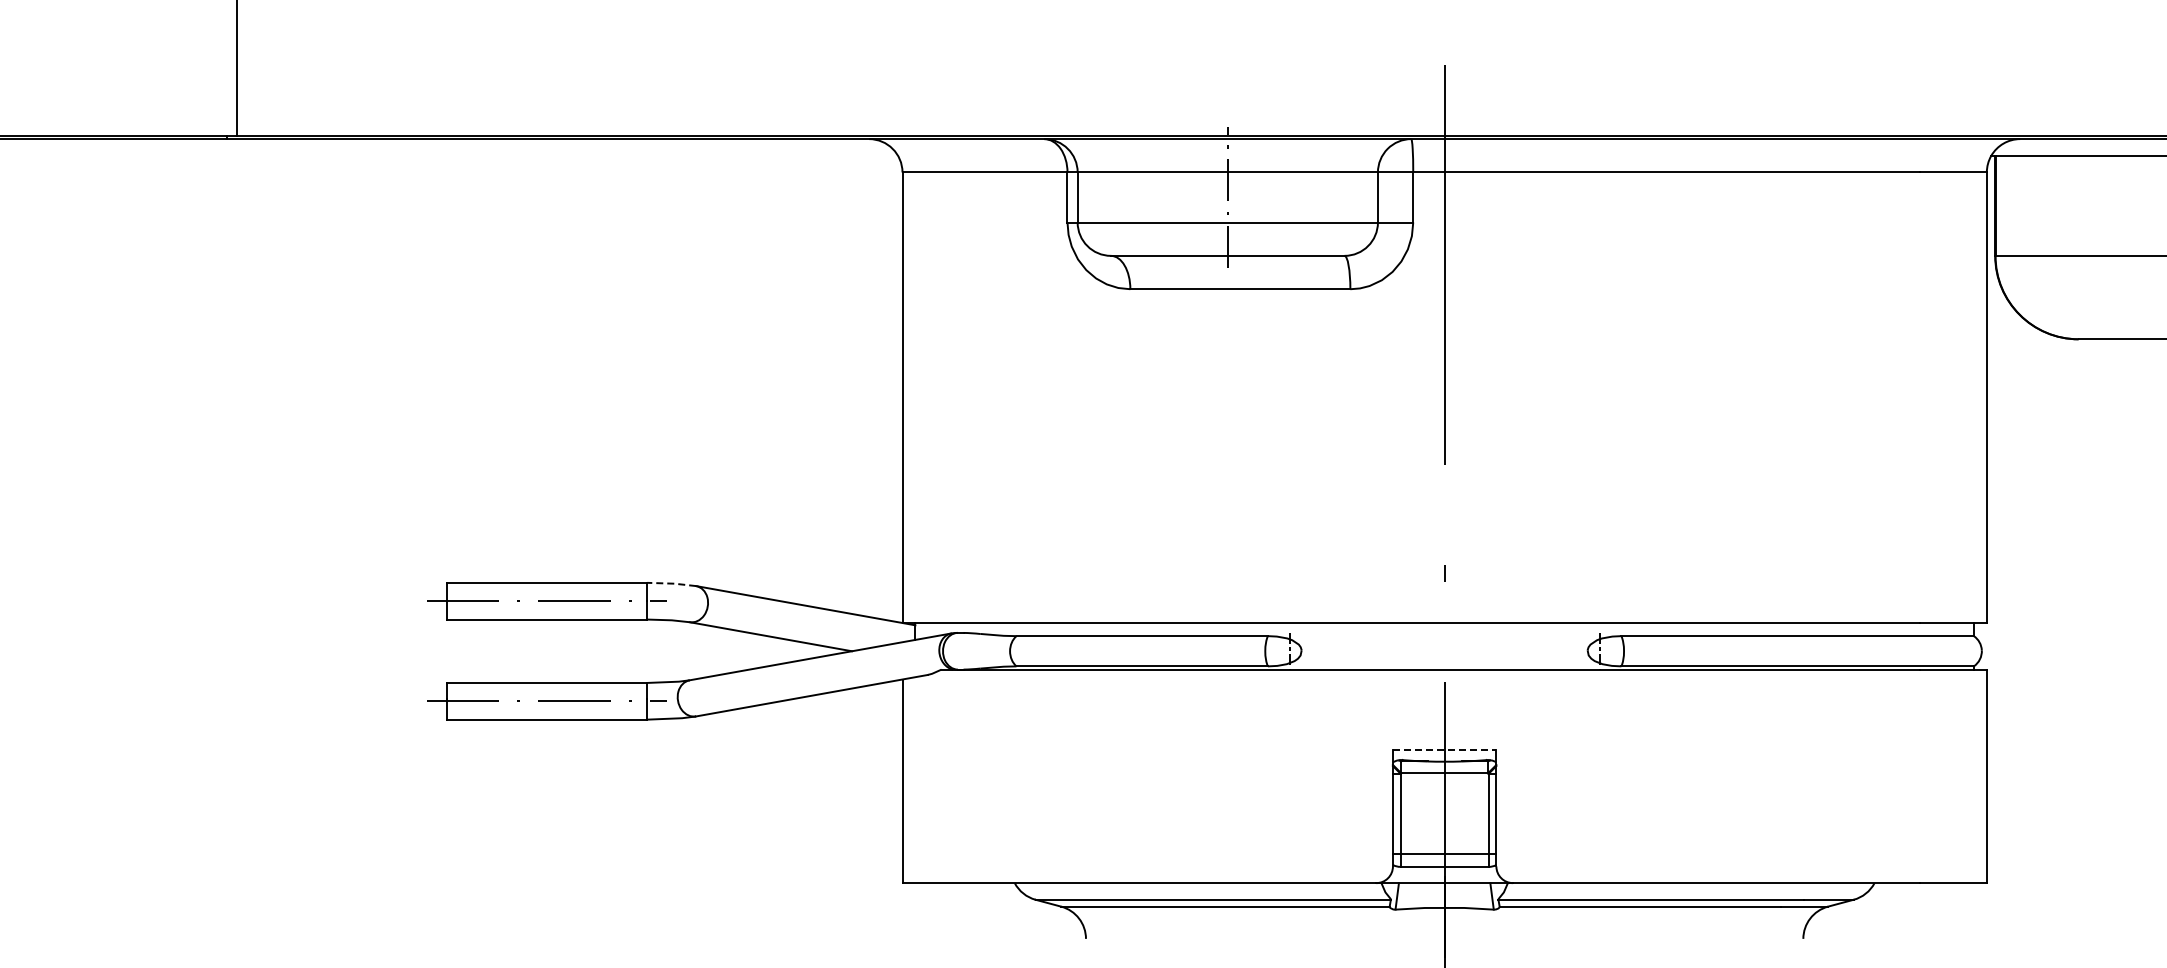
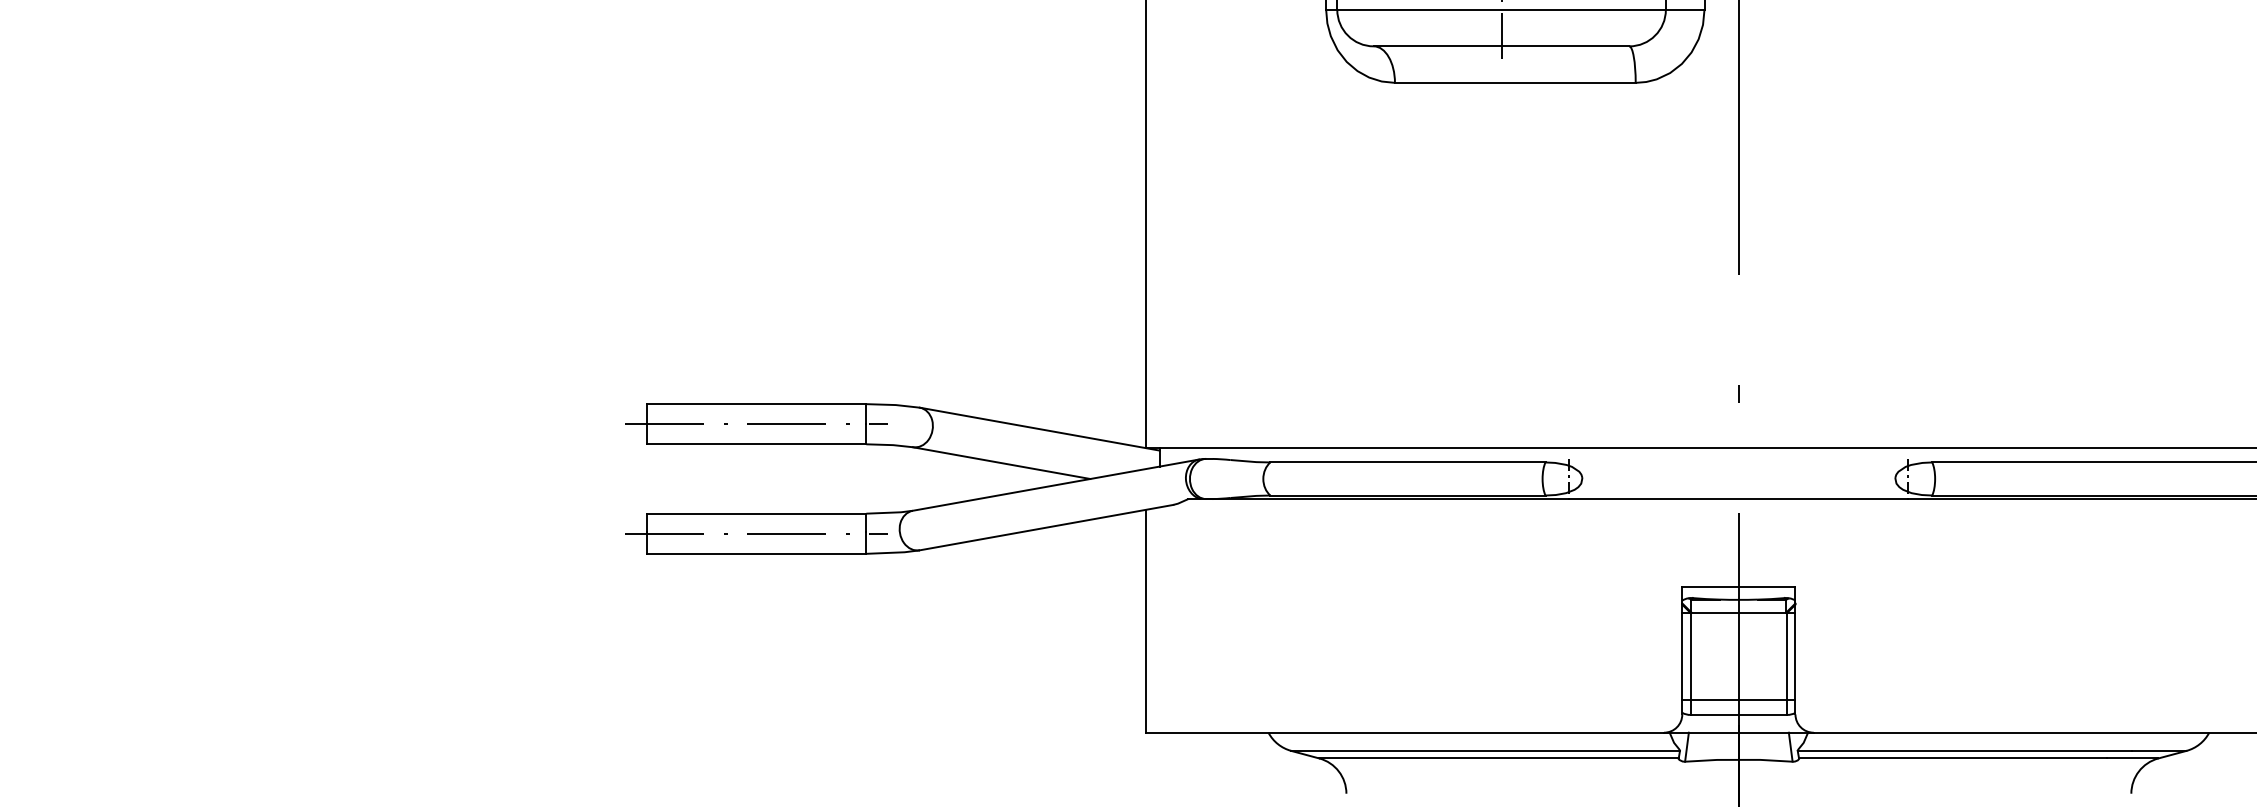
line: (671, 583) -> (892, 404), dashed -> solid
line: (1444, 749) -> (1738, 586), dashed -> solid

